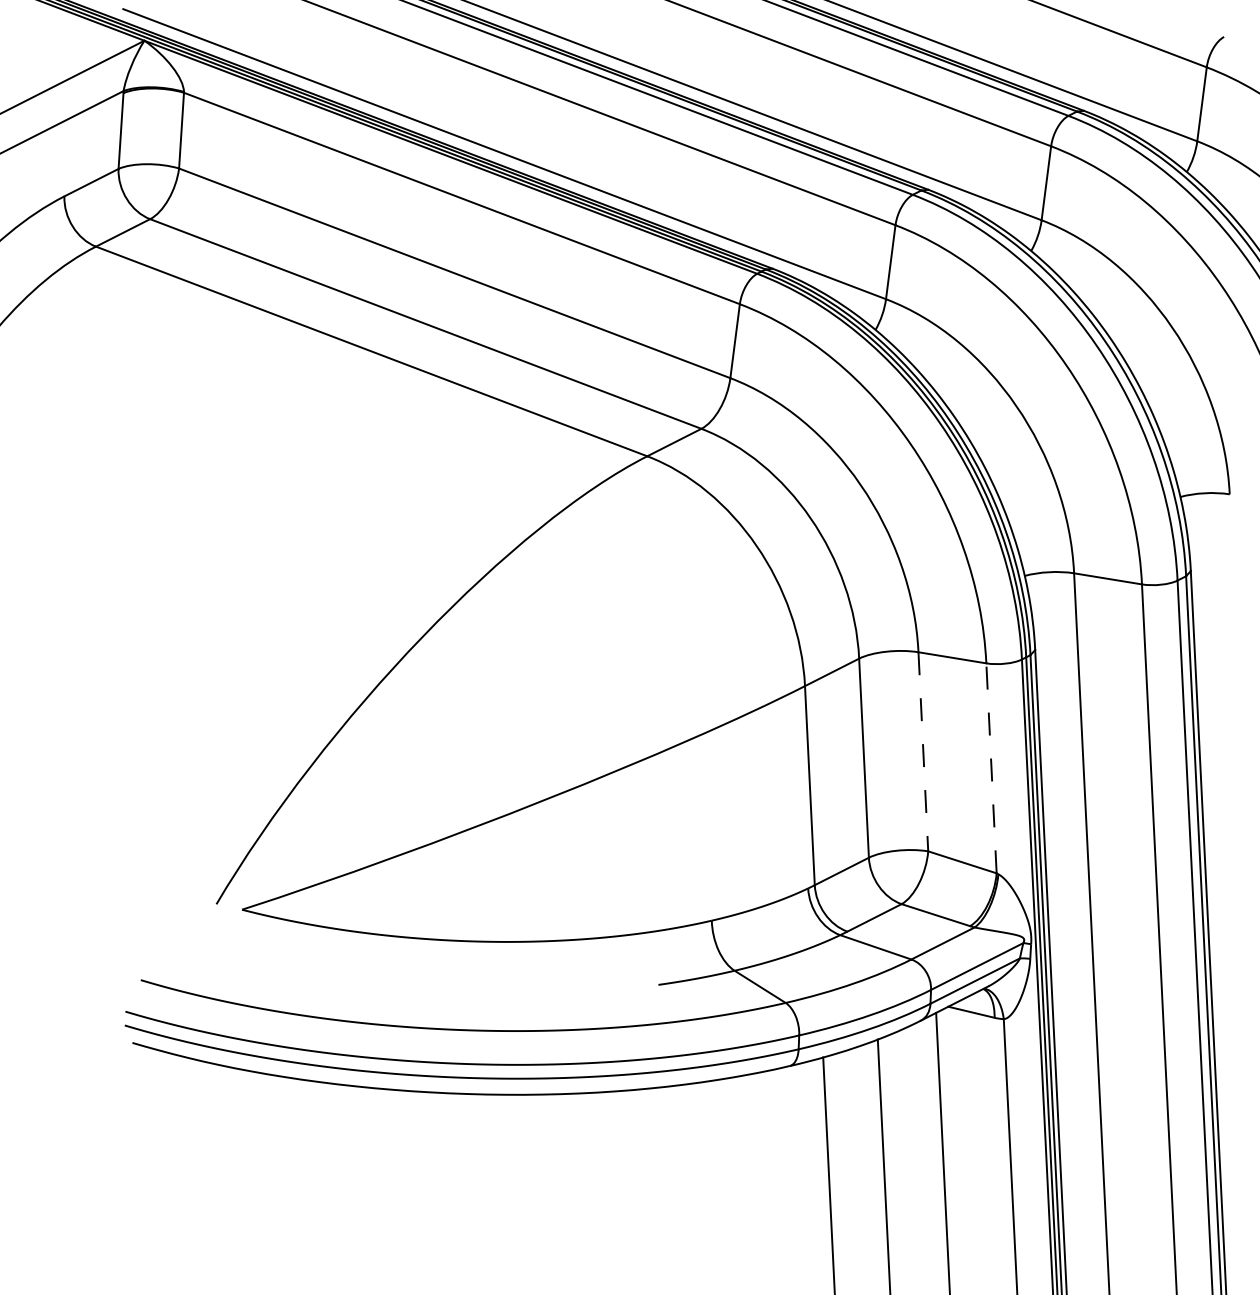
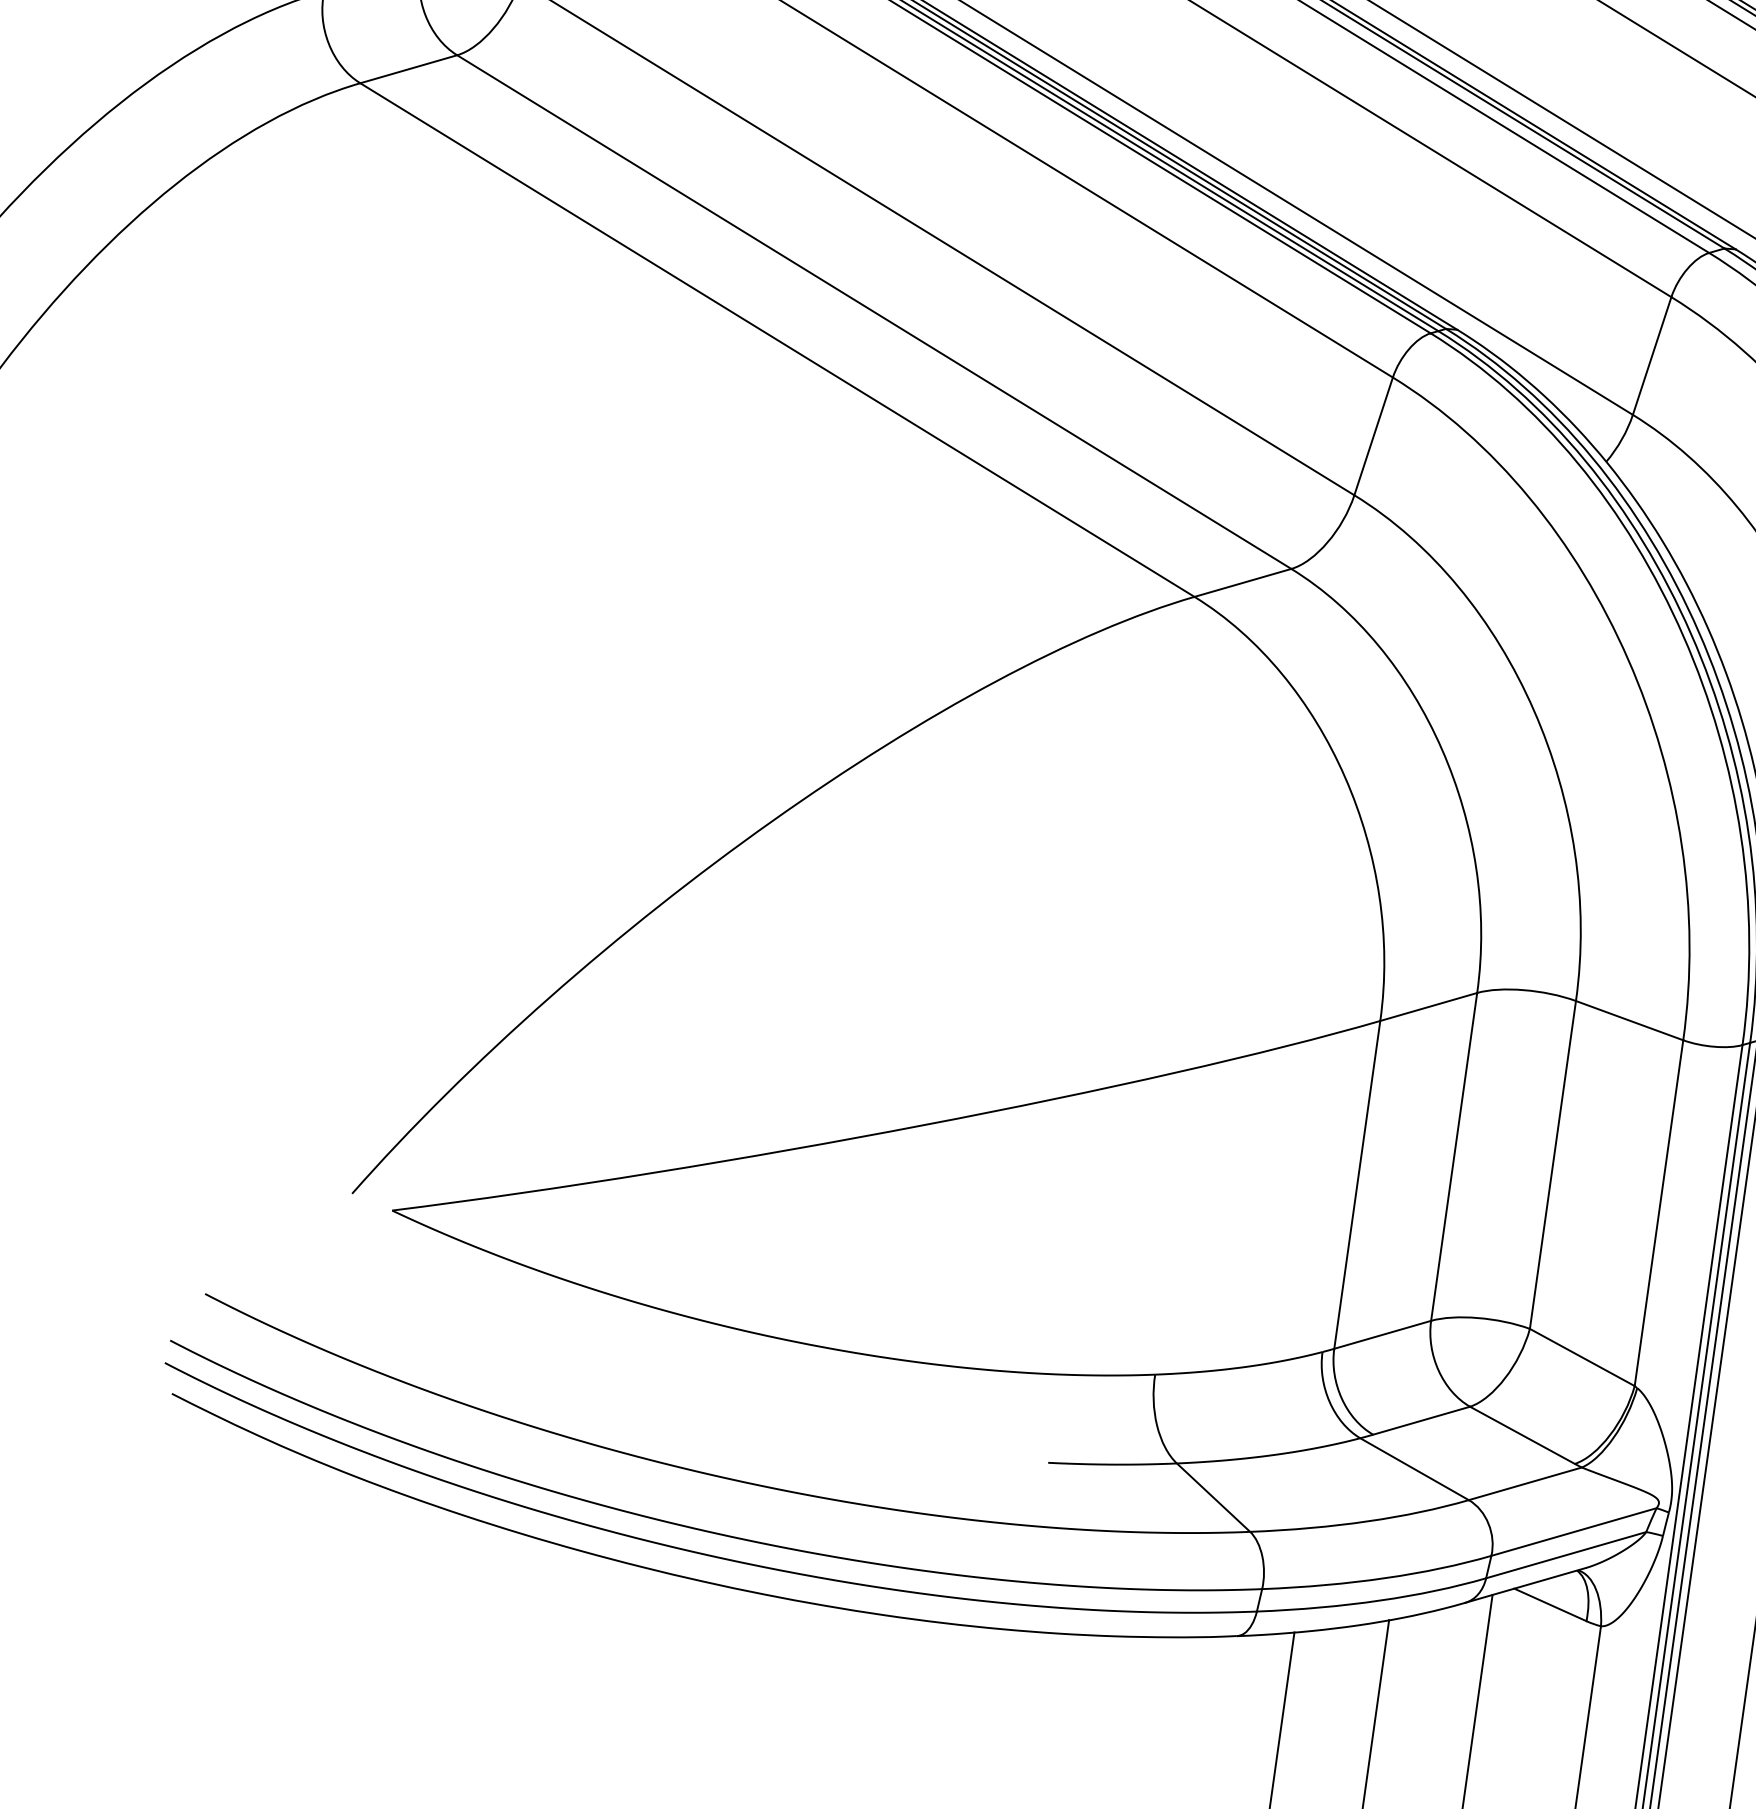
line: (923, 751) -> (1553, 1164), dashed -> solid
line: (991, 767) -> (1659, 1211), dashed -> solid

